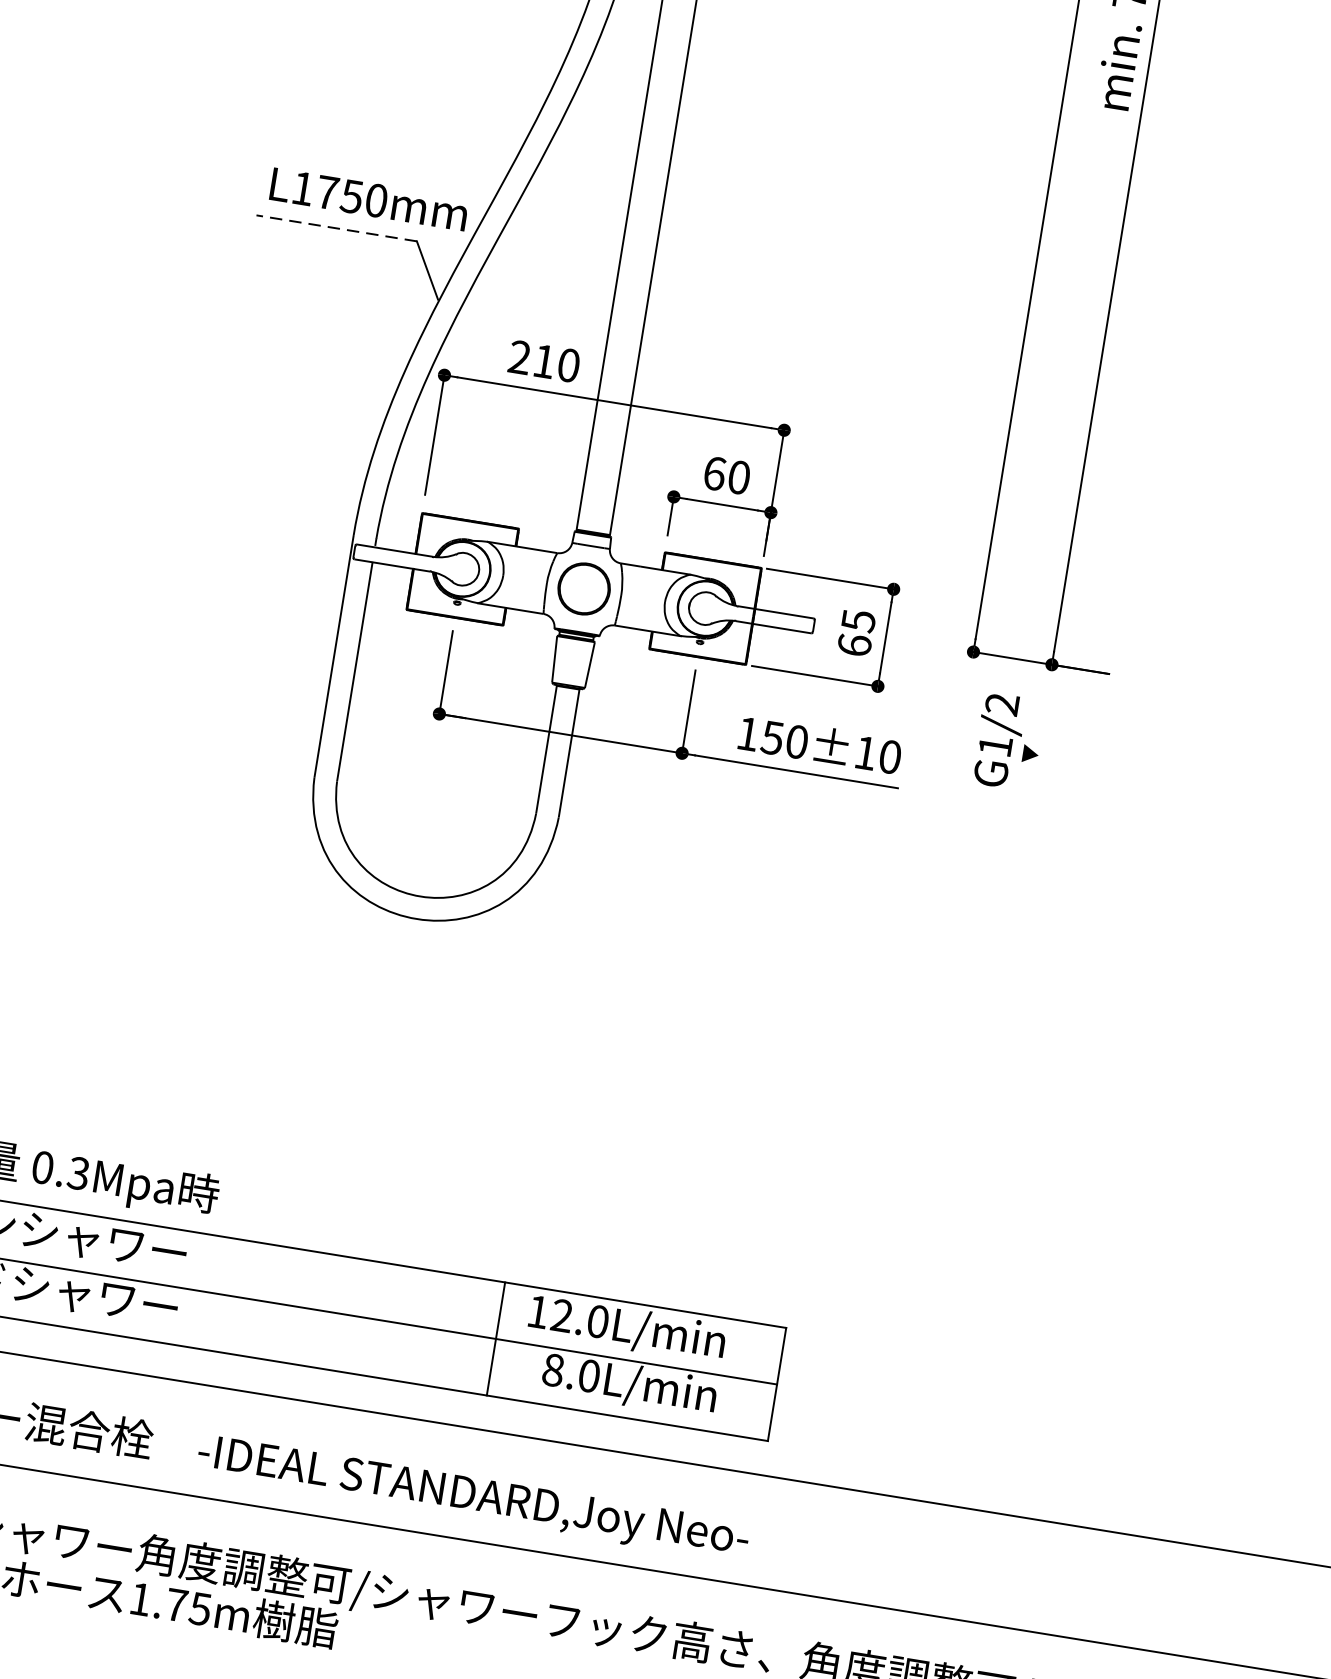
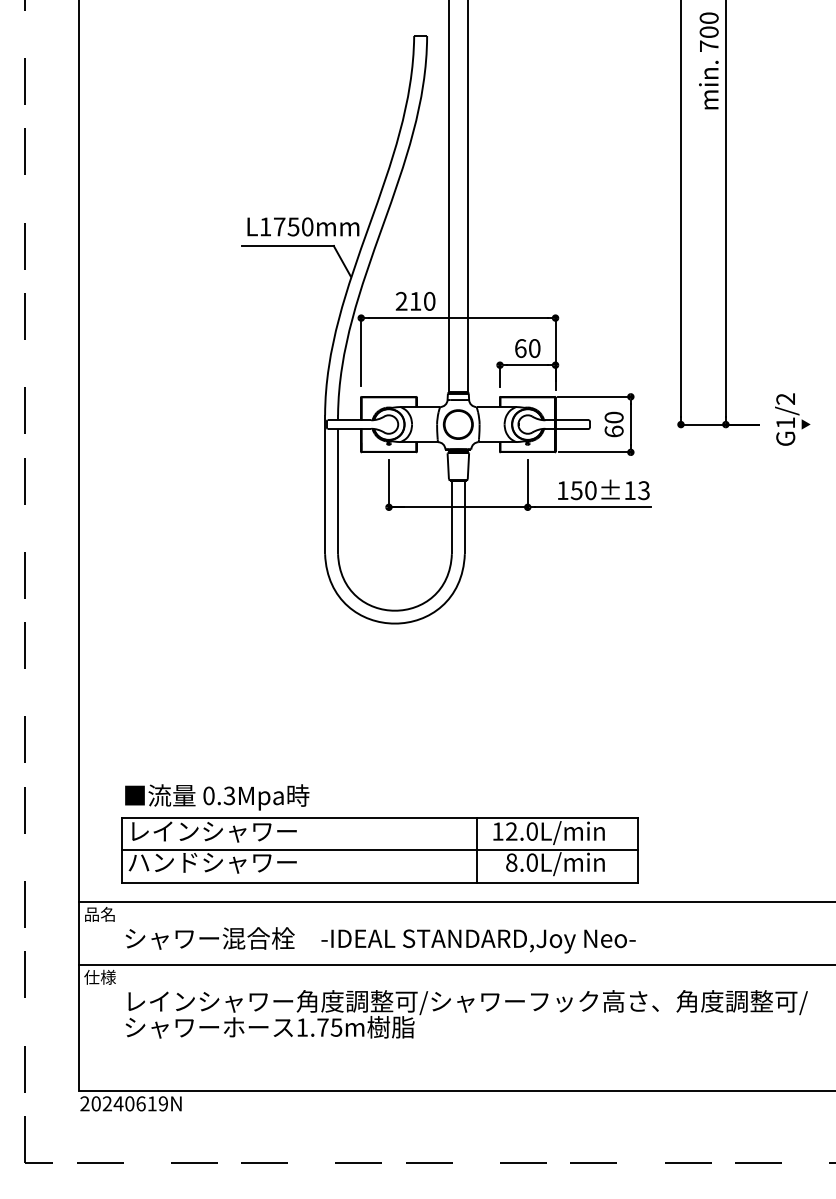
line: (336, 227) -> (287, 245), dashed -> solid
text: (857, 620) -> (613, 417), 65 -> 60
text: (1008, 741) -> (792, 419), moved
text: (889, 756) -> (643, 490), 150±10 -> 150±13

